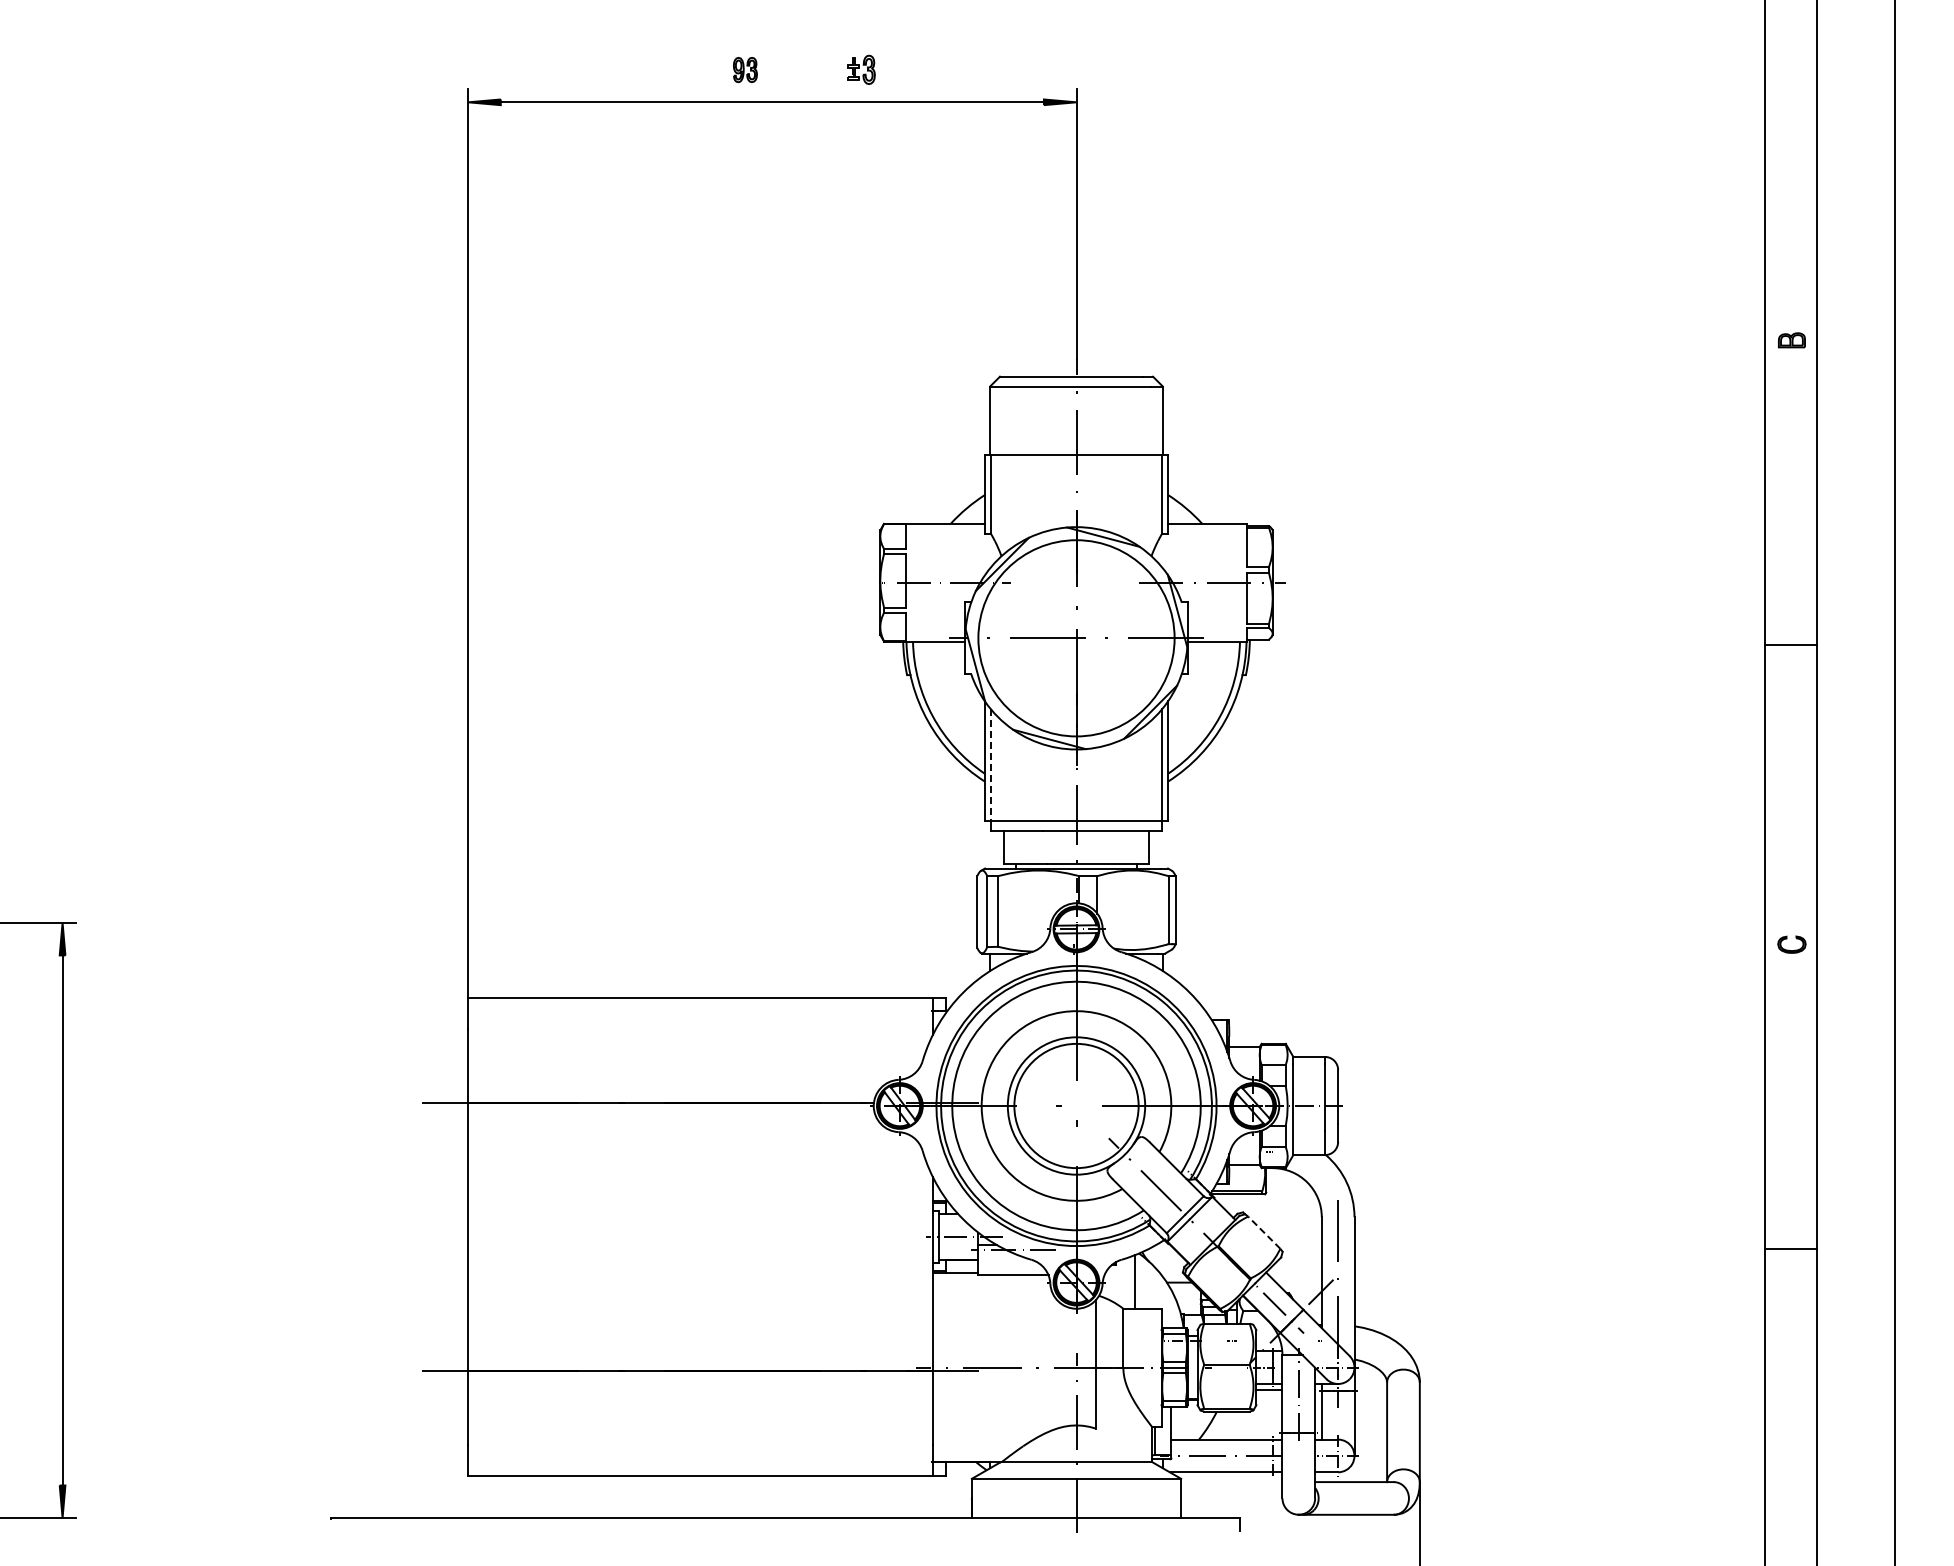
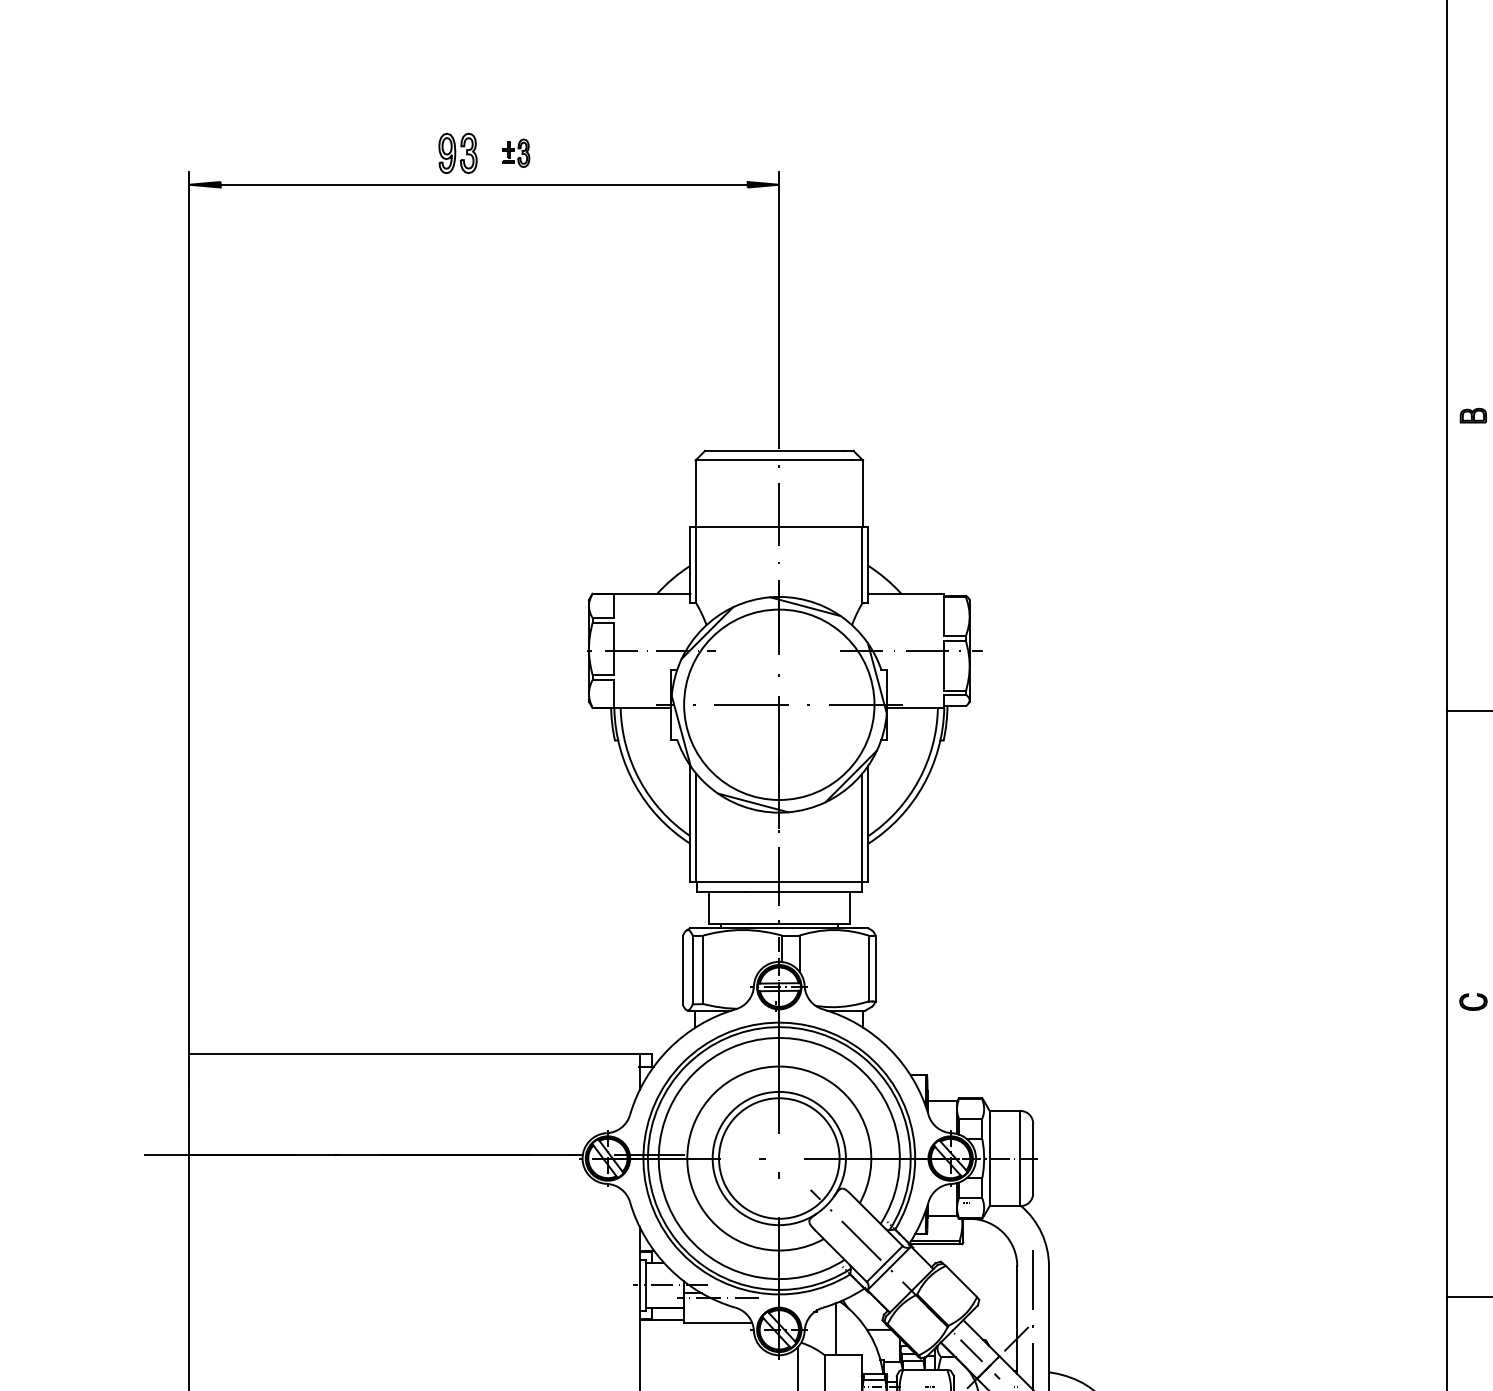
part: (745, 69) -> (458, 152), size x1.67
part: (861, 69) -> (516, 152), moved
line: (990, 765) -> (695, 828), dashed -> solid
line: (1264, 1232) -> (961, 1281), dashed -> solid

